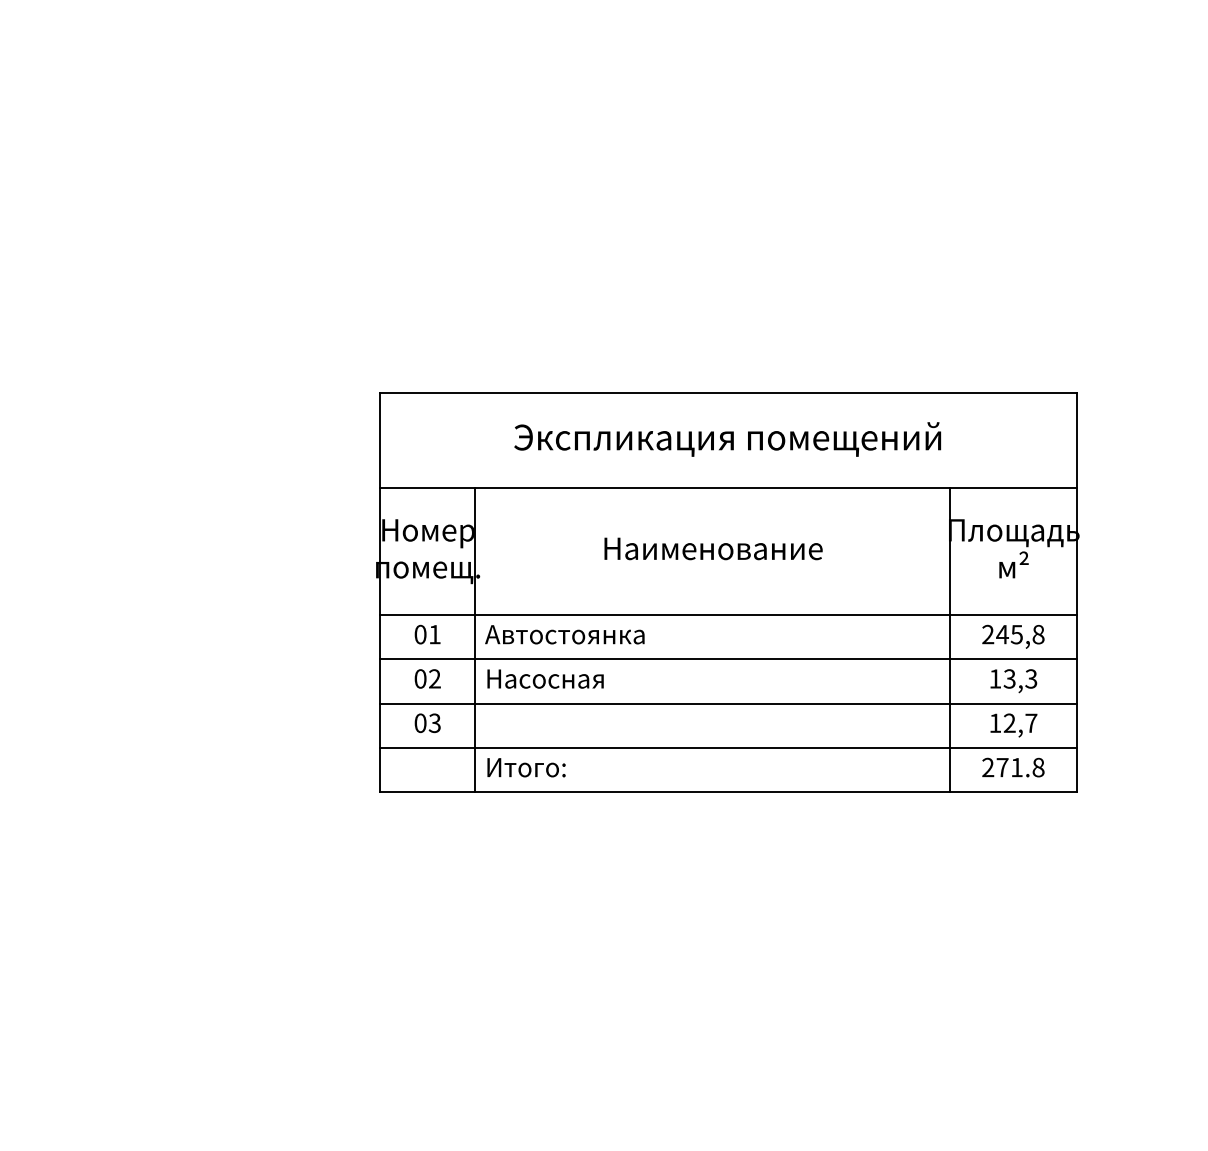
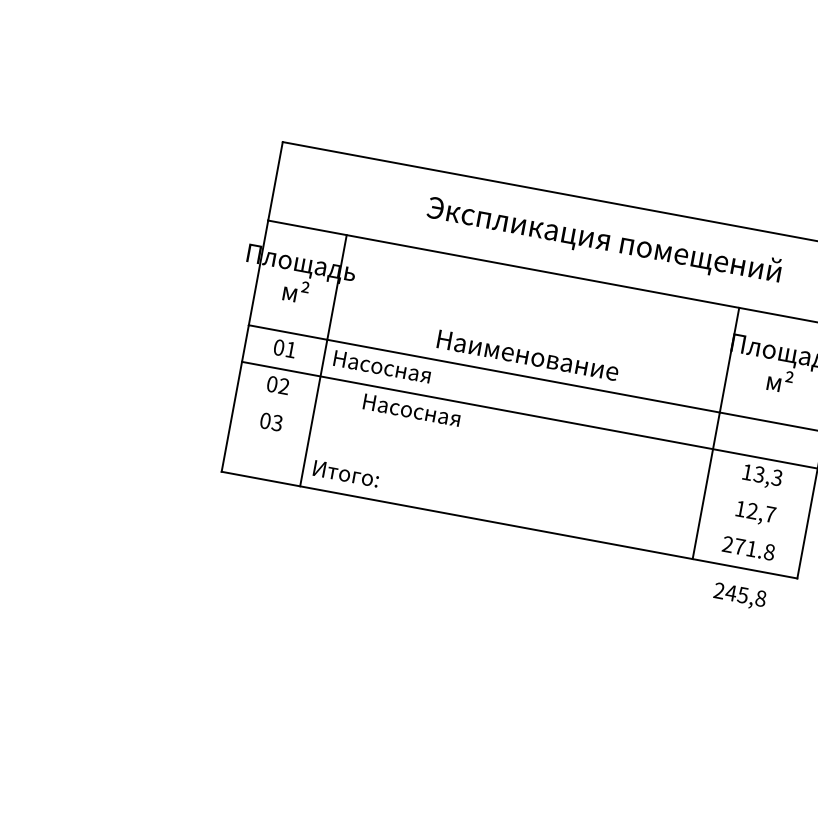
text: (727, 439) -> (604, 241), moved
text: (713, 548) -> (528, 355), moved
text: (428, 551) -> (298, 280), Номер помещ. -> Площадь    м²
text: (564, 634) -> (398, 369), Автостоянка -> Насосная
text: (1013, 636) -> (739, 596), moved
text: (545, 678) -> (411, 409), moved
line: (728, 703) -> (523, 451), removed
line: (728, 747) -> (516, 488), removed

